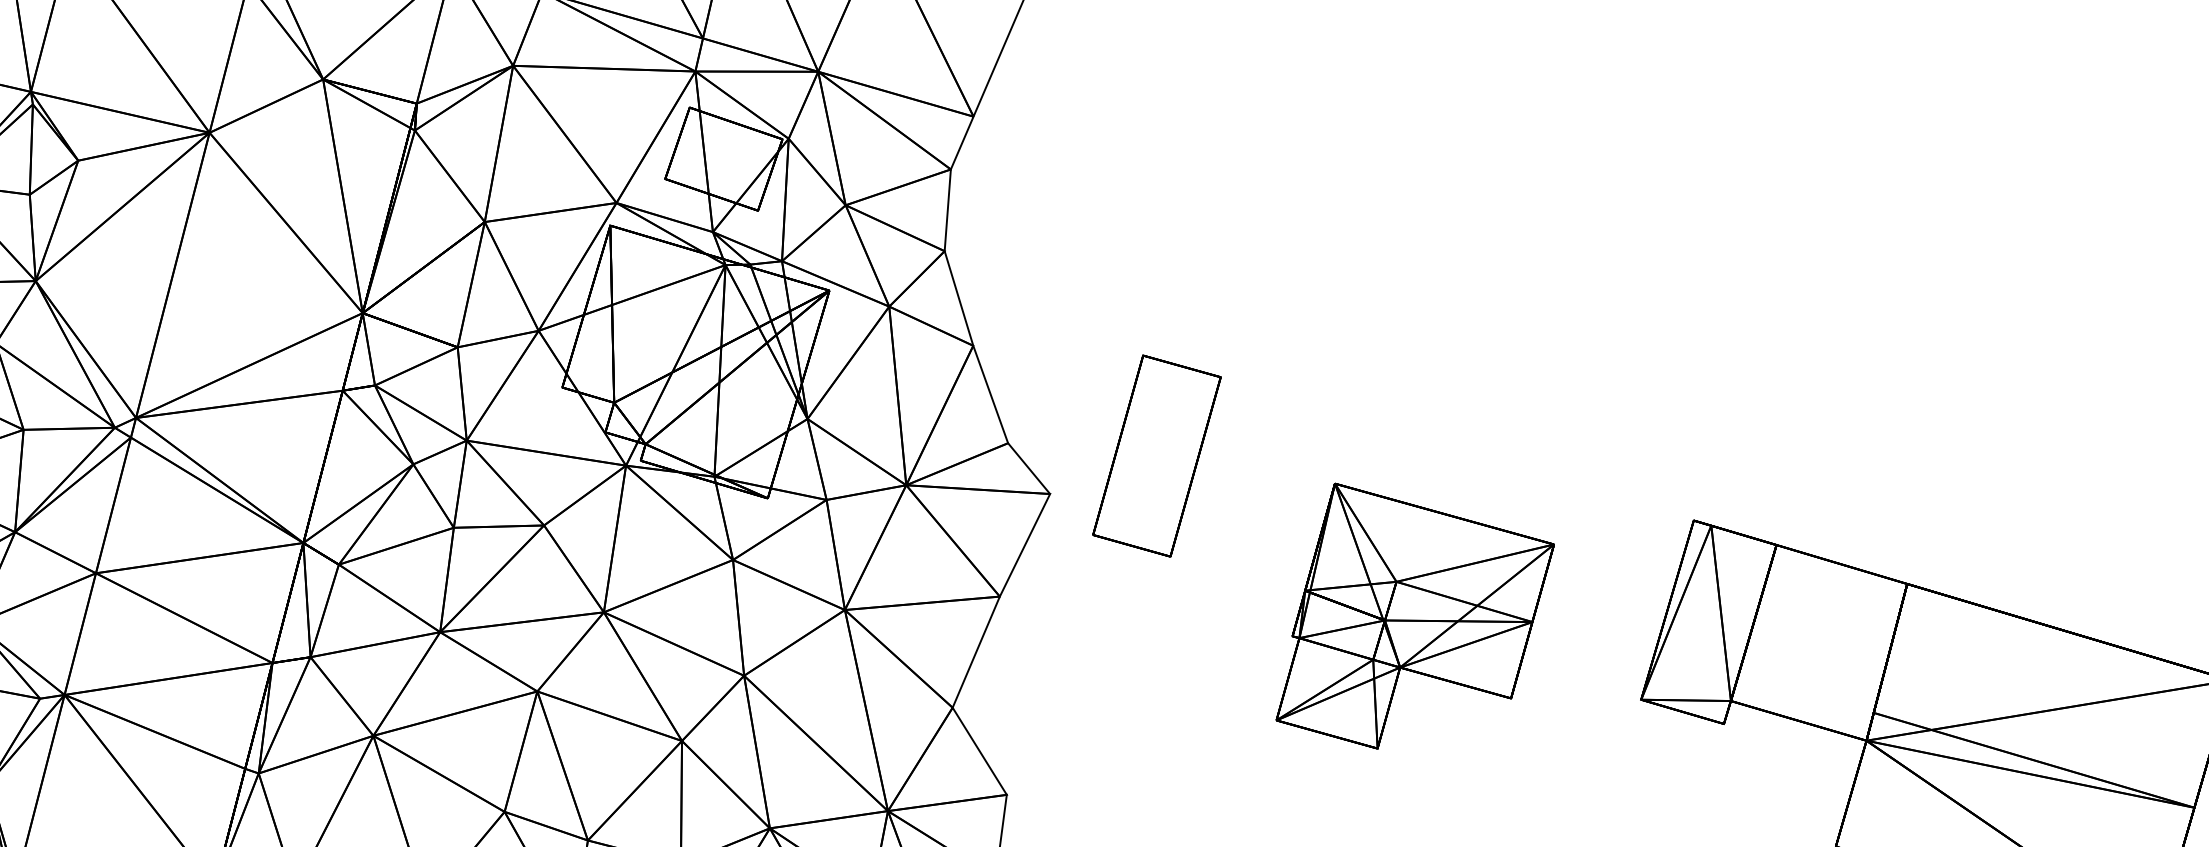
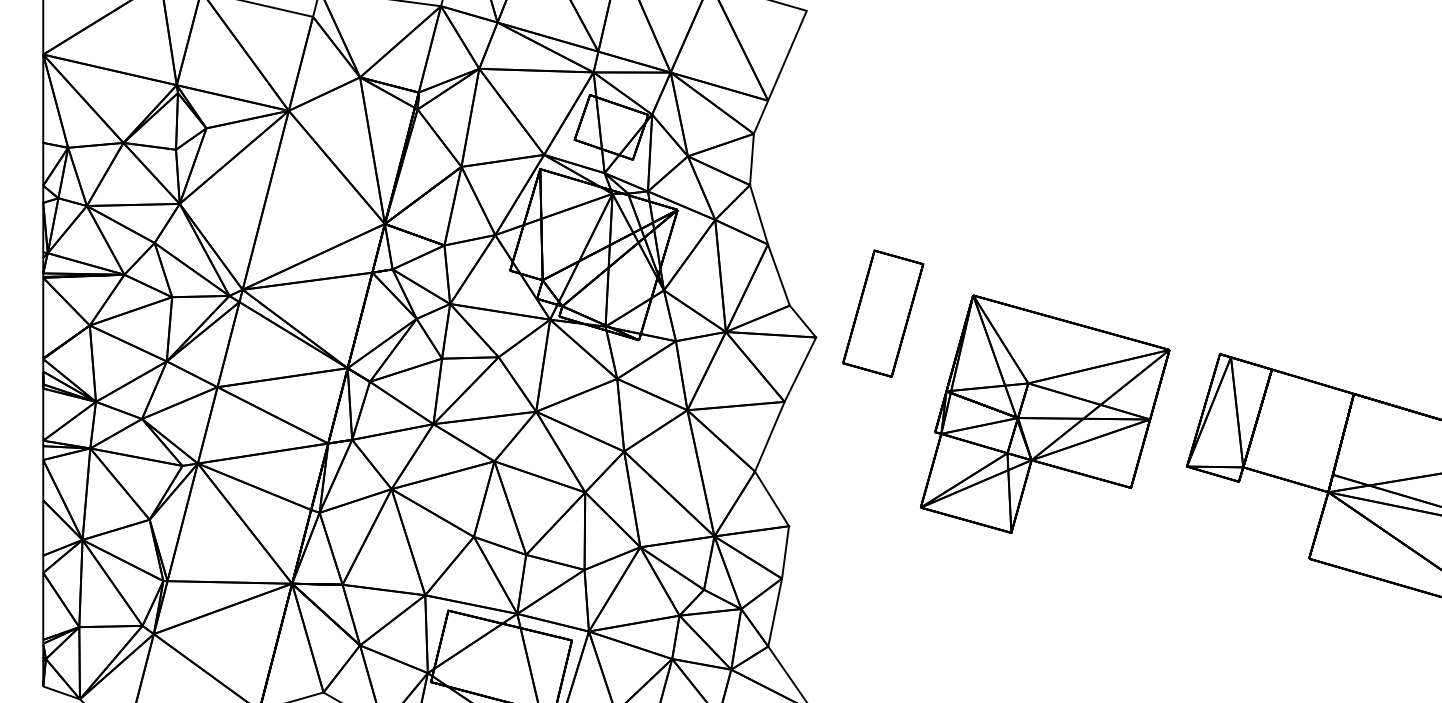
part: (1415, 615) -> (1045, 413), size x1.43

